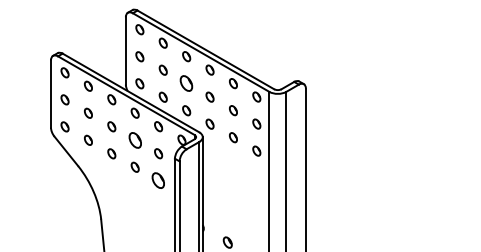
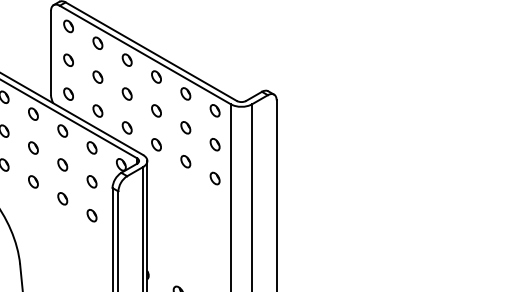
part: (186, 83) -> (127, 93), size x0.62
part: (134, 139) -> (61, 163), size x0.62
part: (158, 180) -> (91, 215), size x0.62

